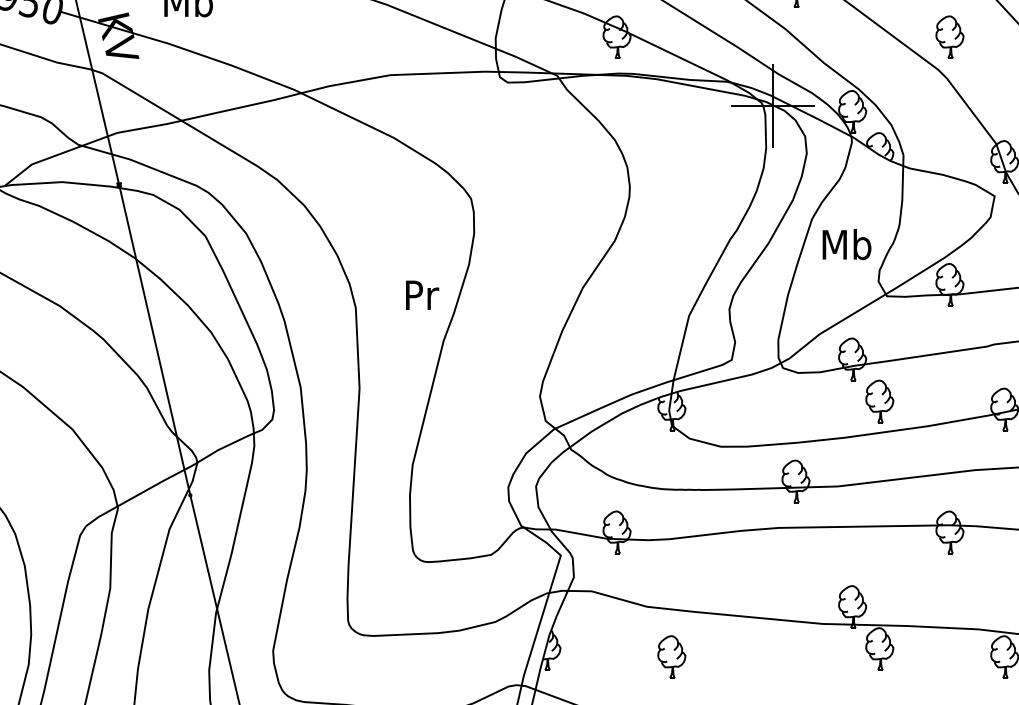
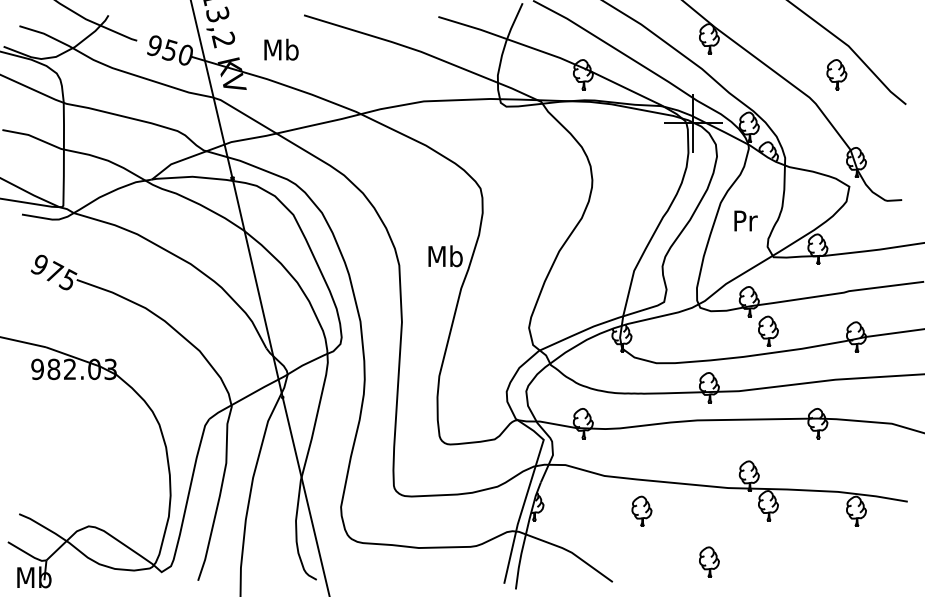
part: (949, 36) -> (836, 74), moved
text: (847, 244) -> (745, 220), Mb -> Pr
text: (421, 295) -> (445, 256), Pr -> Mb
part: (671, 655) -> (641, 510), moved

